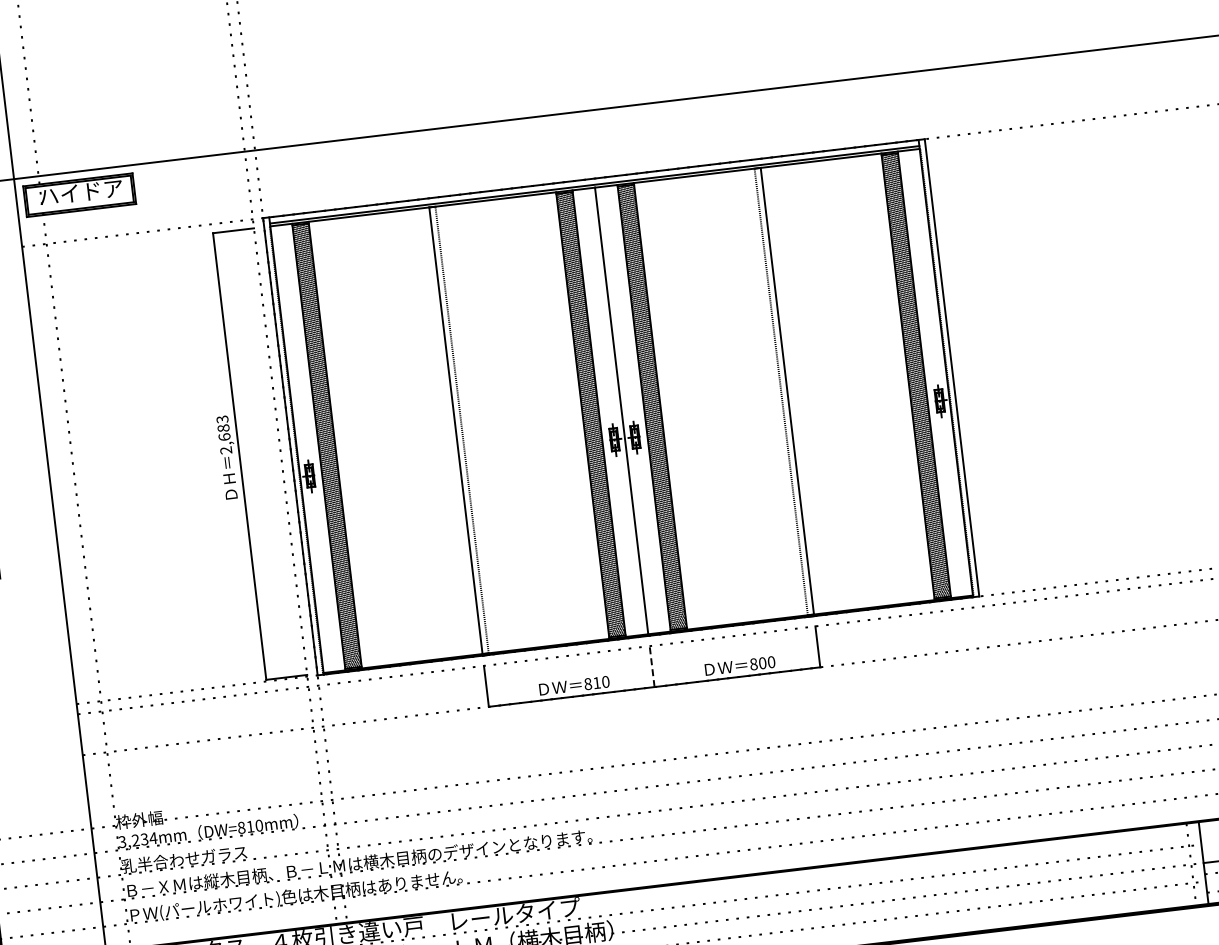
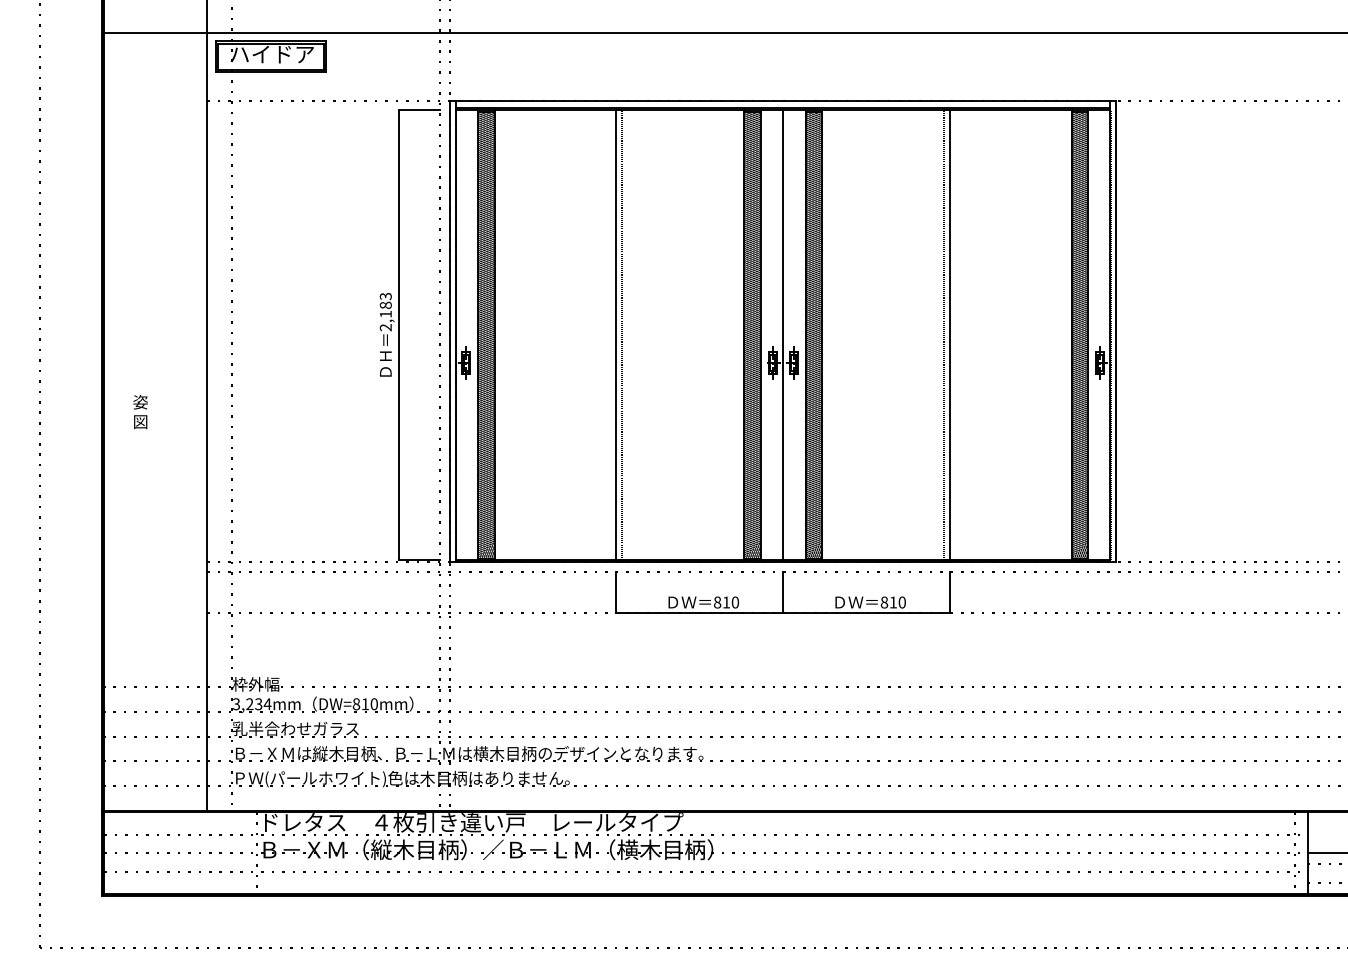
text: (224, 436) -> (385, 313), 2,683 -> 2,183
text: (762, 663) -> (893, 602), 800 -> 810
line: (652, 666) -> (783, 592), dashed -> solid

